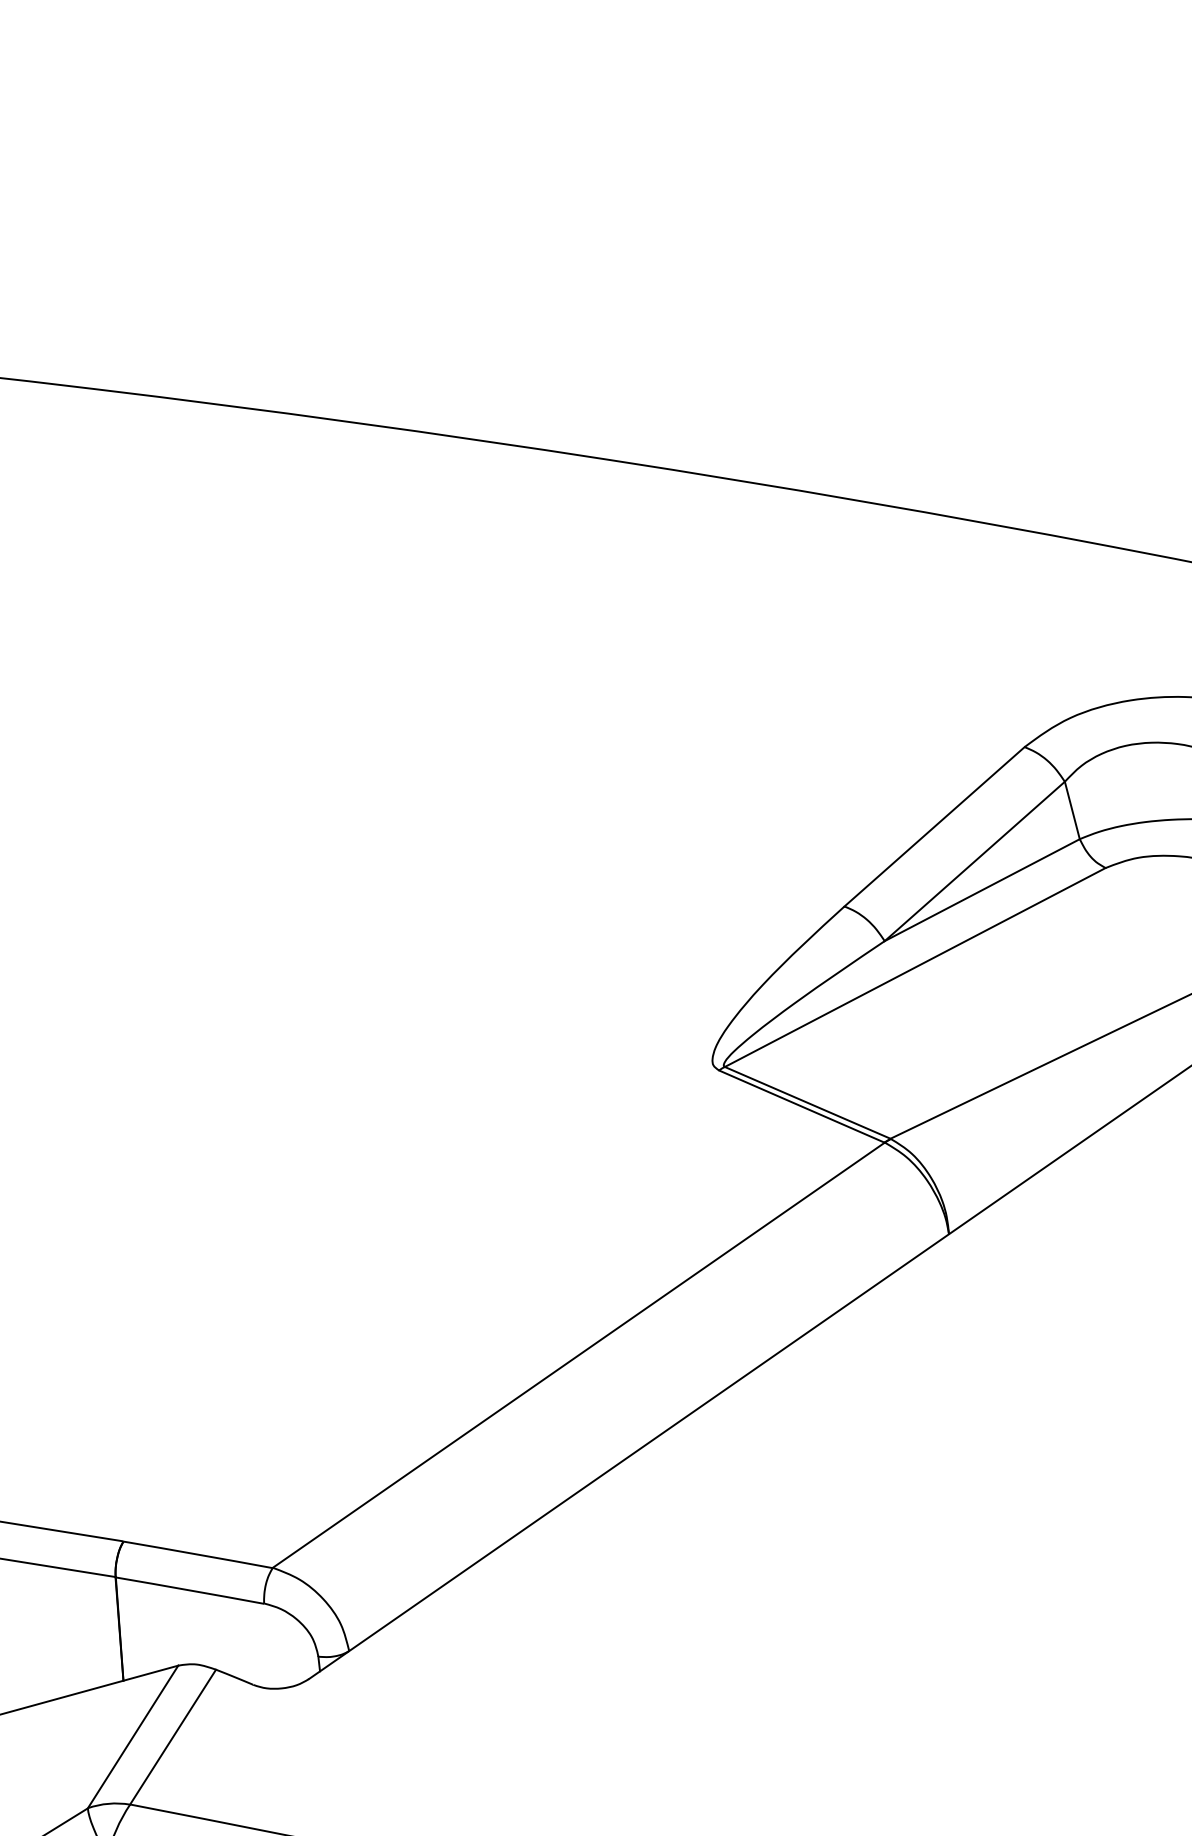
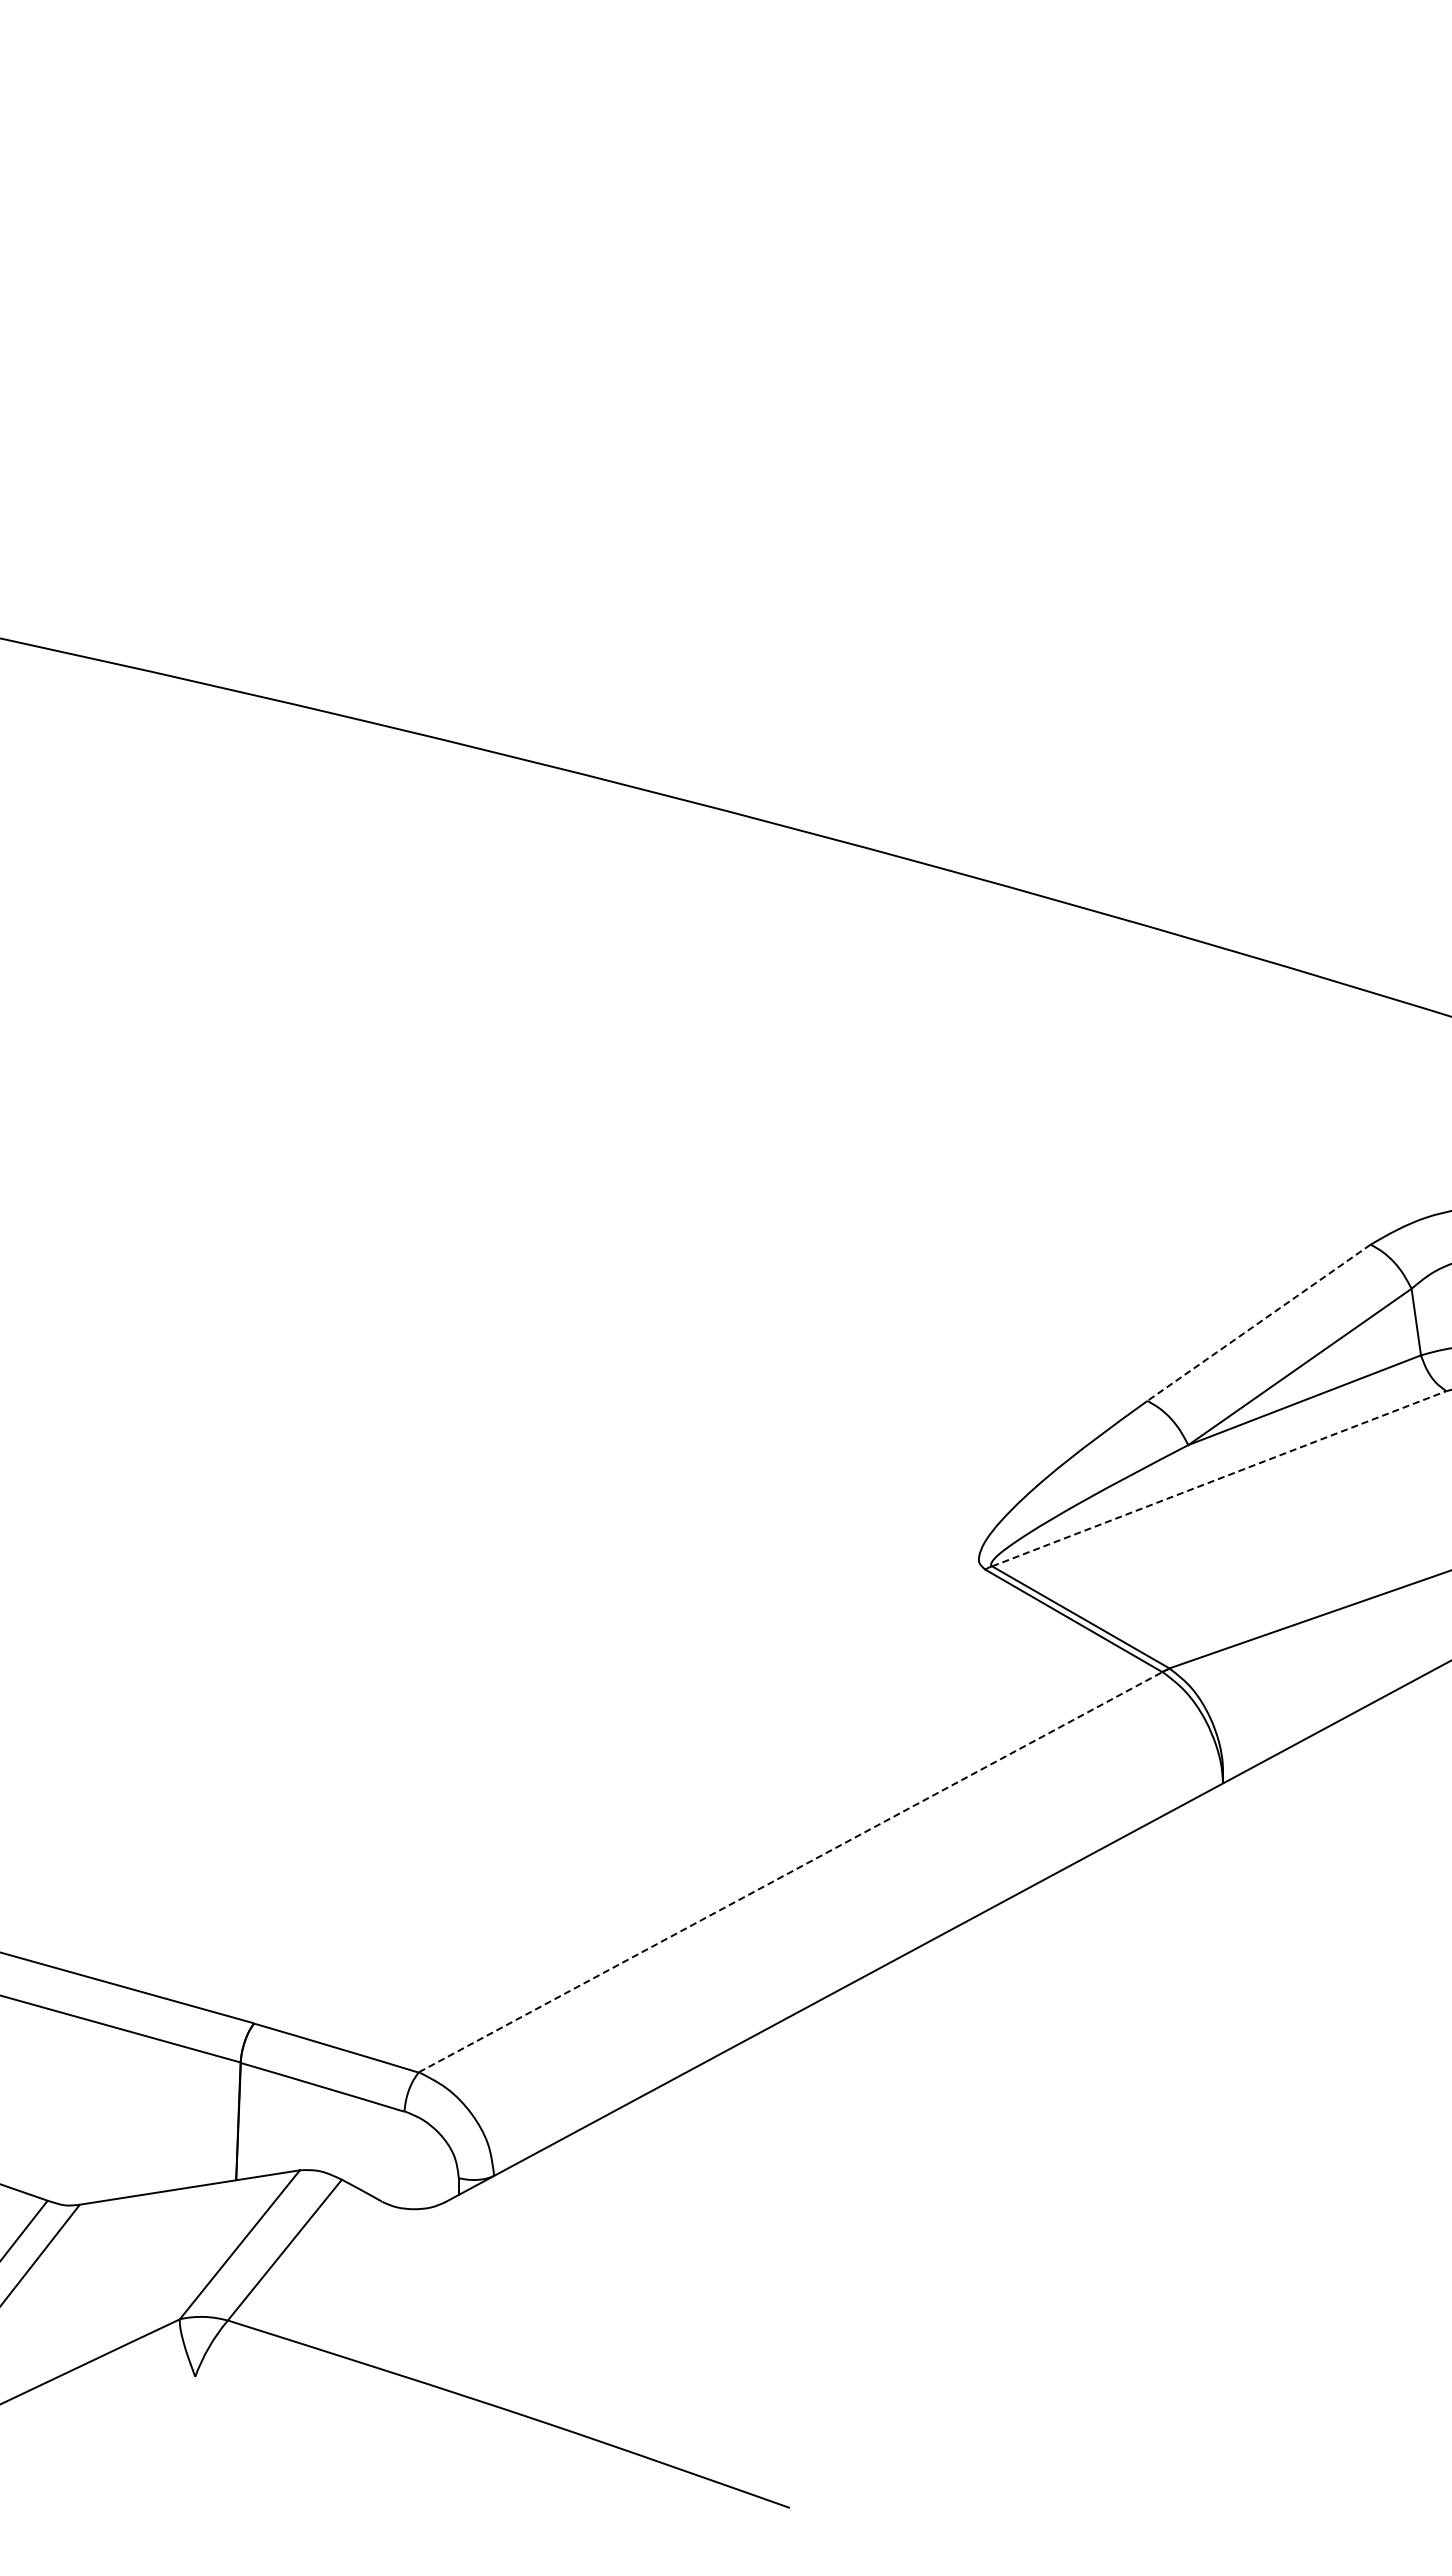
line: (934, 827) -> (1258, 1323), solid -> dashed
line: (915, 967) -> (1219, 1478), solid -> dashed
line: (579, 1354) -> (791, 1871), solid -> dashed

